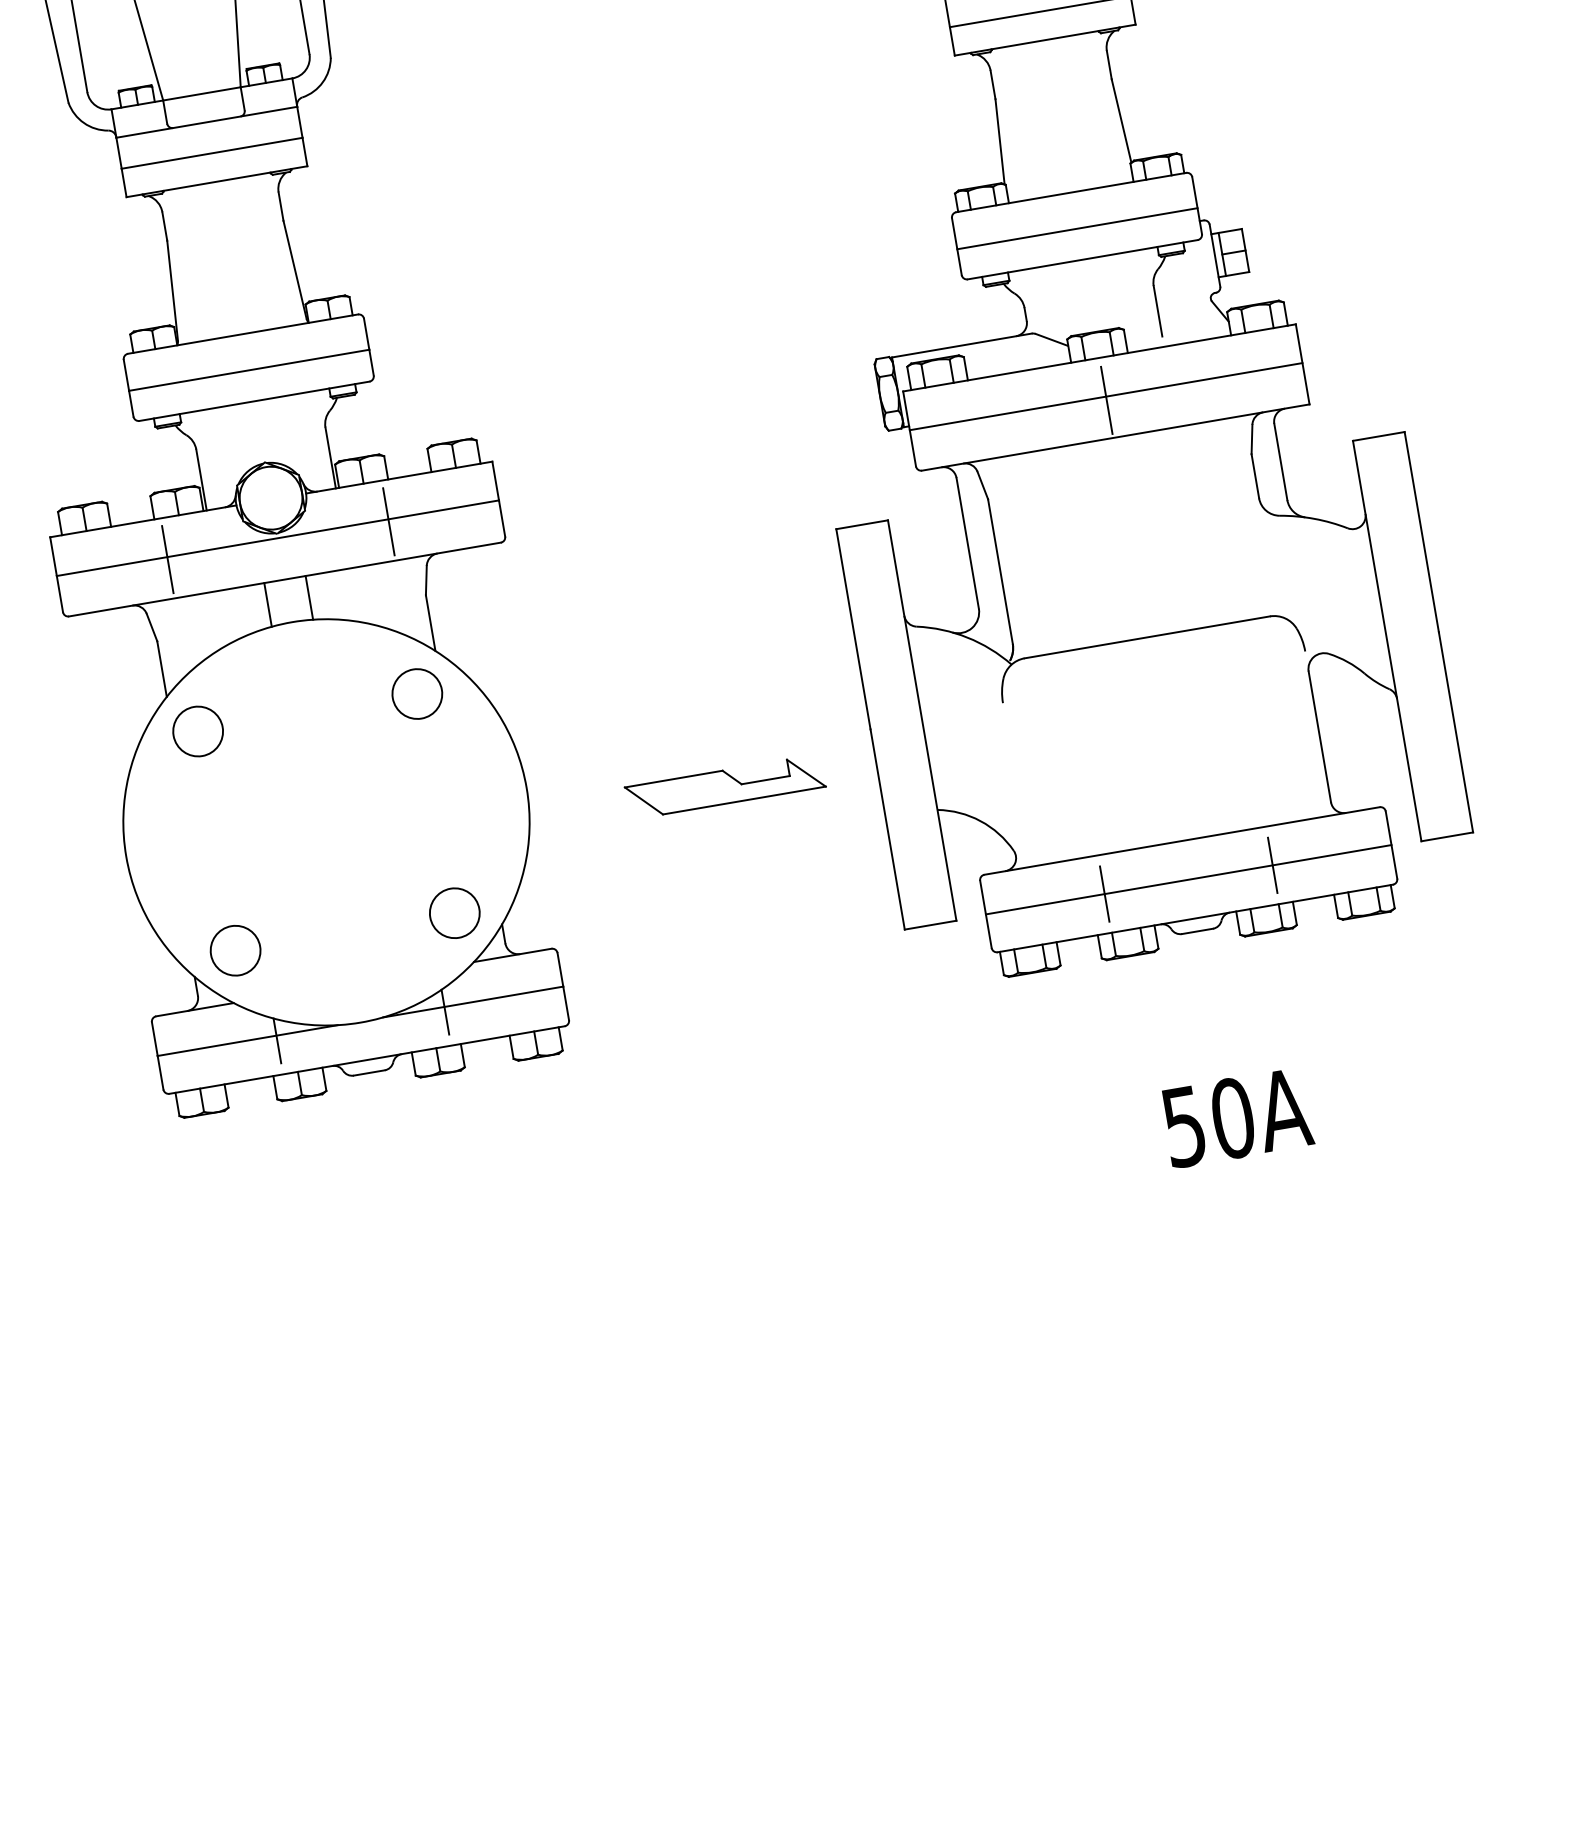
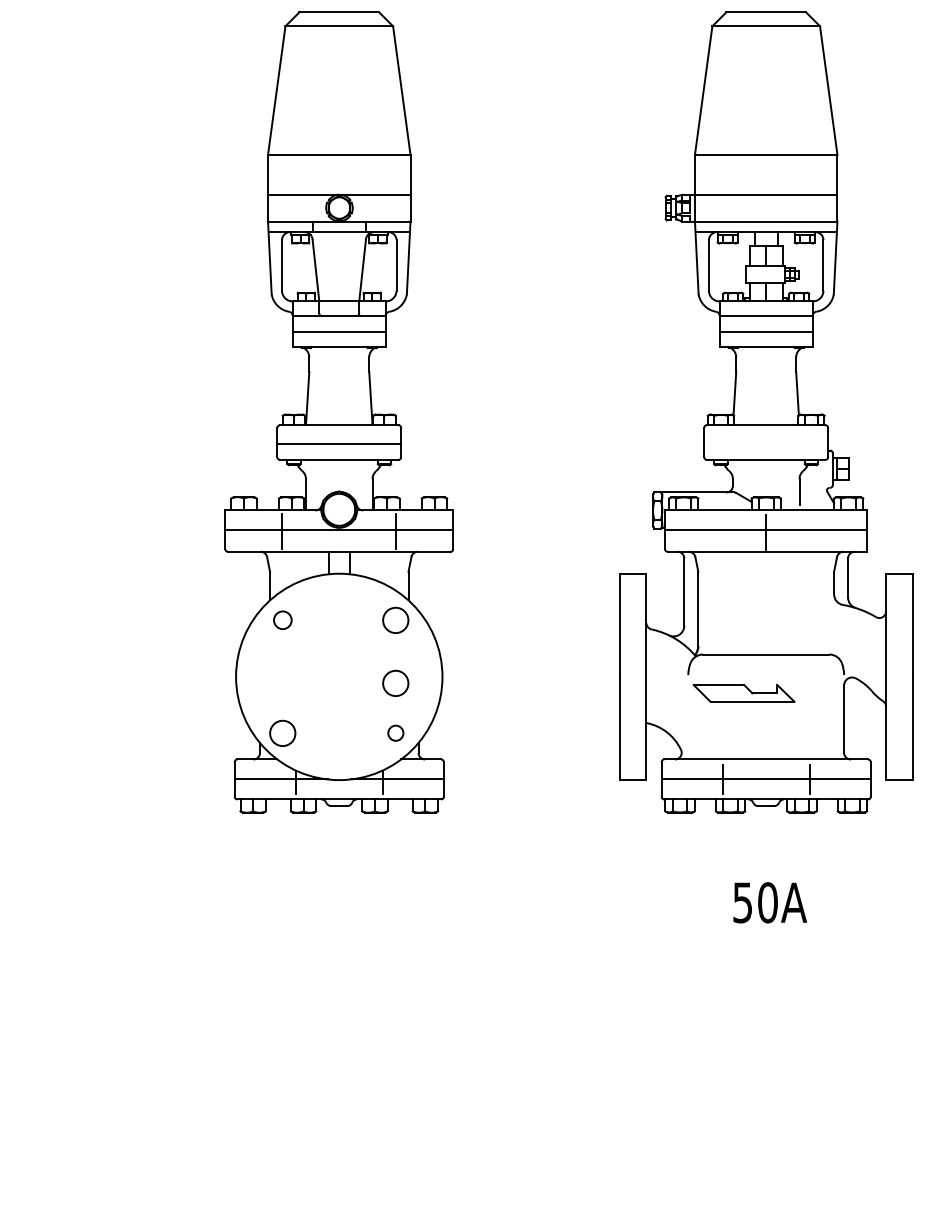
line: (1077, 227) -> (766, 443), removed
circle: (197, 729) -> (282, 619), size x0.7
part: (723, 785) -> (743, 692), moved
circle: (437, 814) -> (395, 682), added
circle: (453, 911) -> (395, 732), size x0.6

